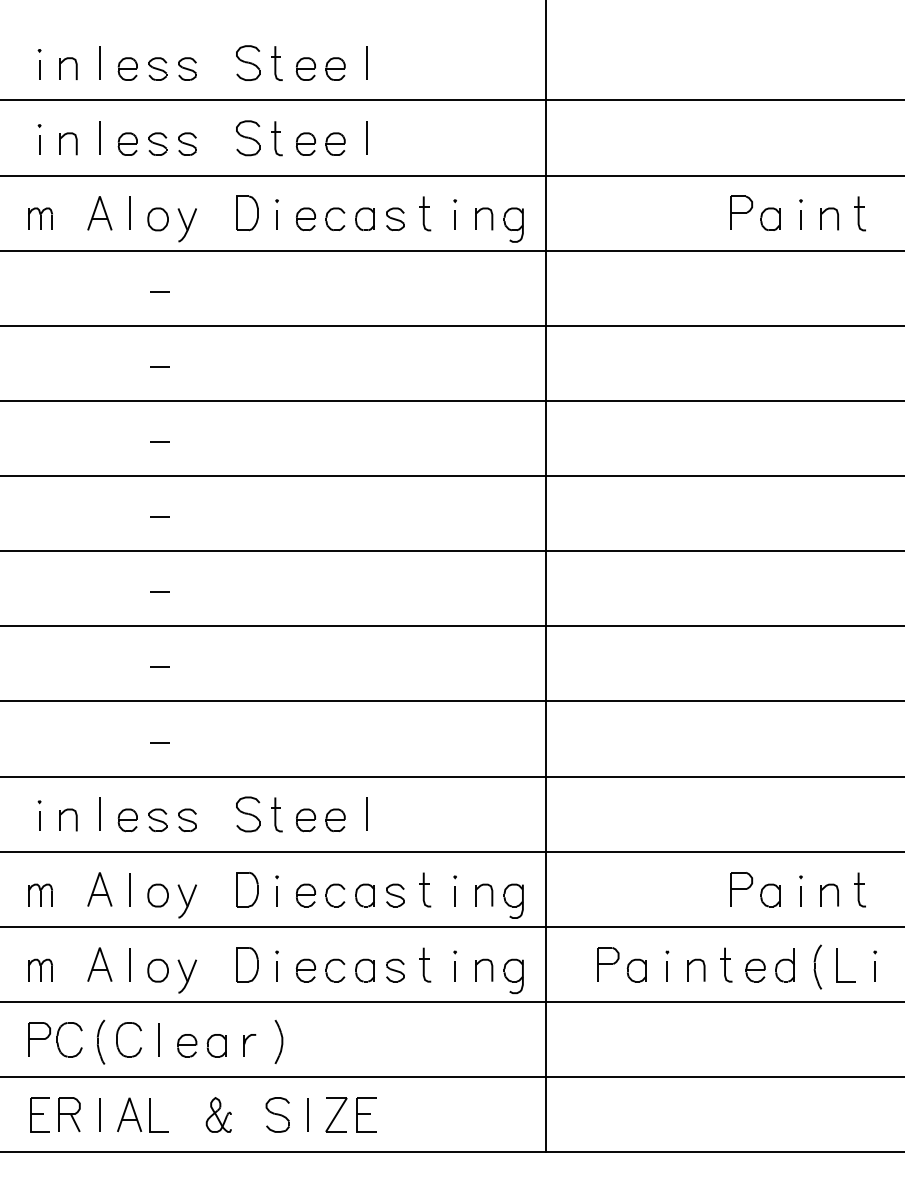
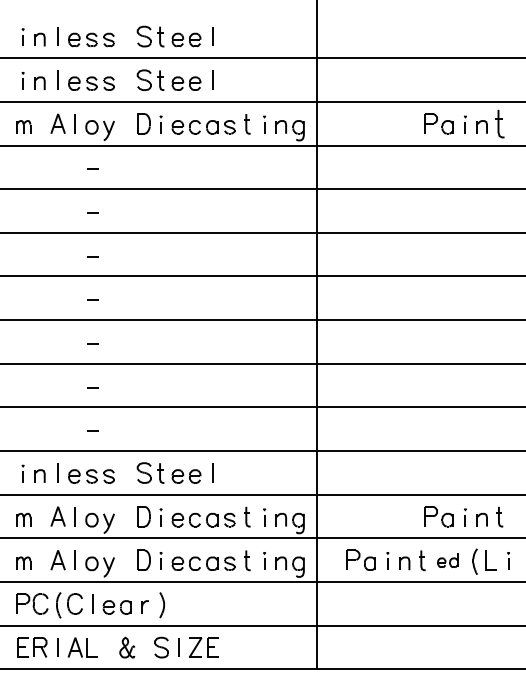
part: (859, 214) -> (499, 124), size x1.4
part: (770, 964) -> (447, 560), size x0.7

